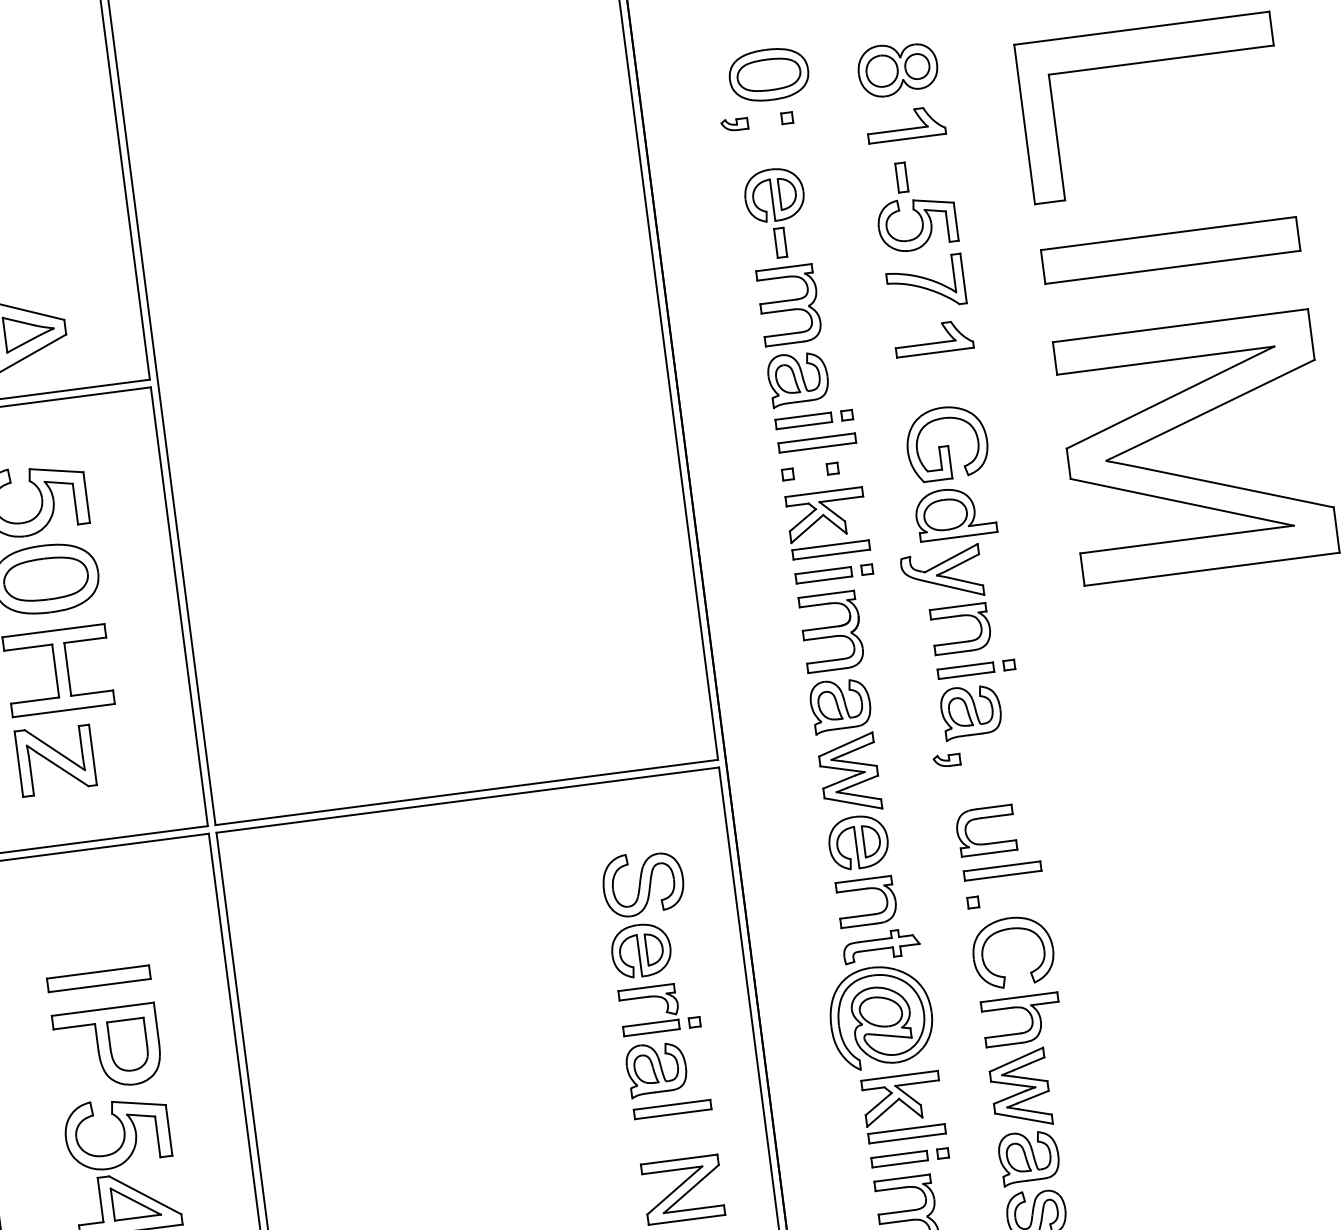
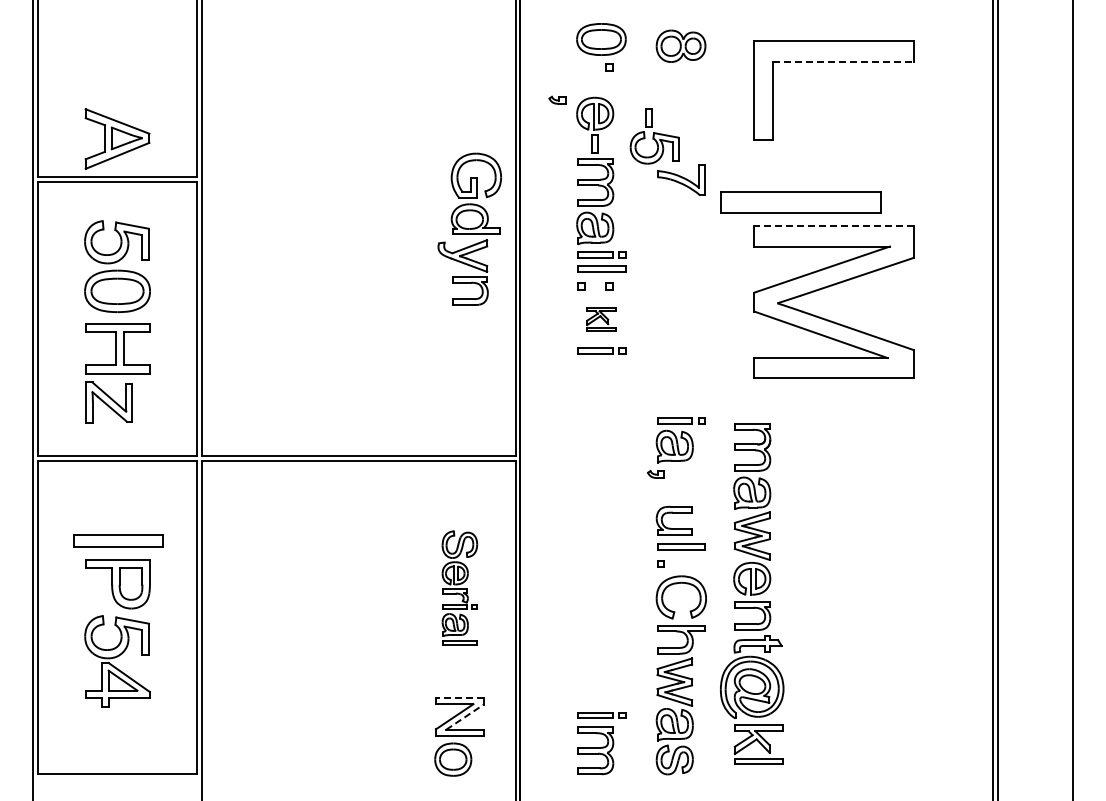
line: (1161, 59) -> (843, 61), solid -> dashed
part: (734, 123) -> (557, 99), moved
part: (905, 123) -> (681, 80), removed
part: (914, 205) -> (654, 136), moved
part: (1169, 250) -> (800, 202), moved
line: (1181, 325) -> (834, 226), solid -> dashed
part: (933, 338) -> (681, 214), removed
part: (827, 523) -> (601, 319), size x0.6
part: (947, 529) -> (469, 228), moved
part: (862, 865) -> (752, 593), moved
part: (97, 978) -> (117, 540), size x1.4
part: (655, 983) -> (459, 588), size x0.7
line: (678, 1160) -> (459, 698), solid -> dashed
line: (690, 1189) -> (464, 717), solid -> dashed

